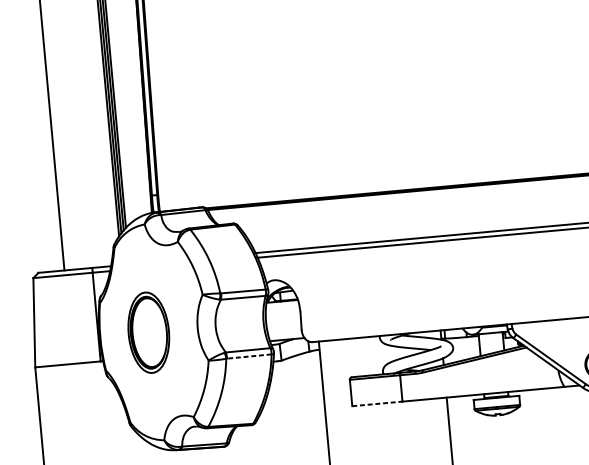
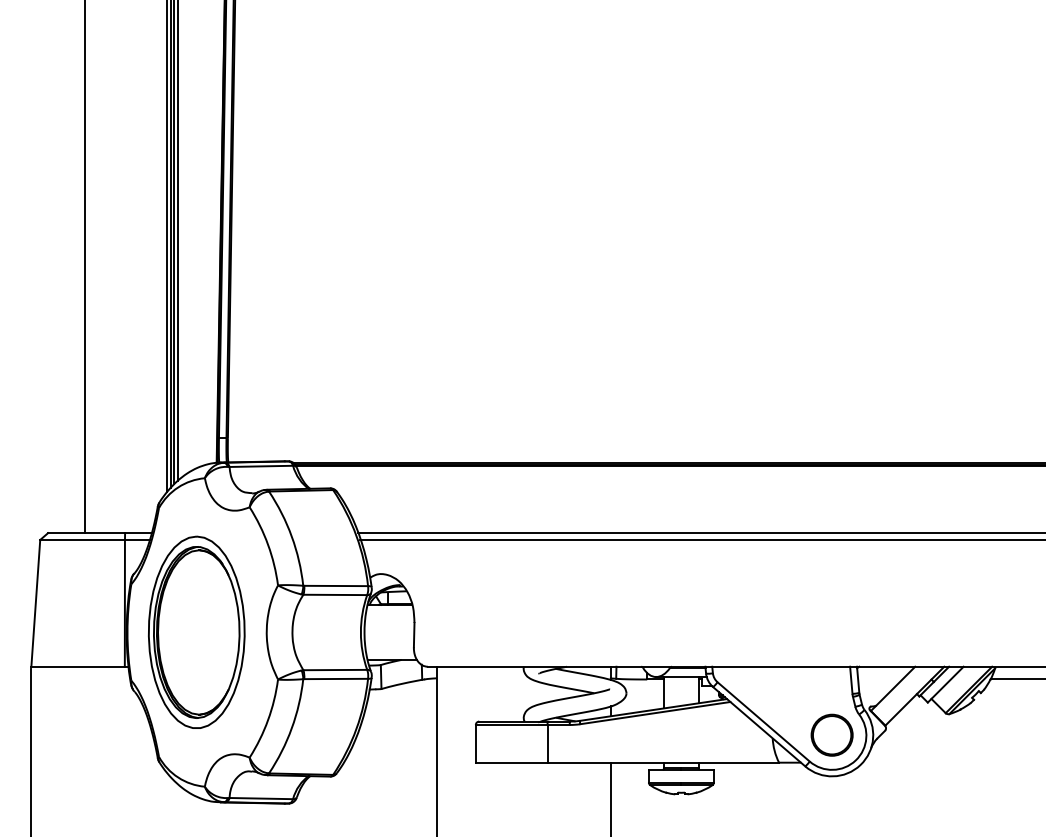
part: (148, 332) -> (196, 631), size x1.67
line: (249, 356) -> (336, 678), dashed -> solid
line: (377, 403) -> (511, 762), dashed -> solid

